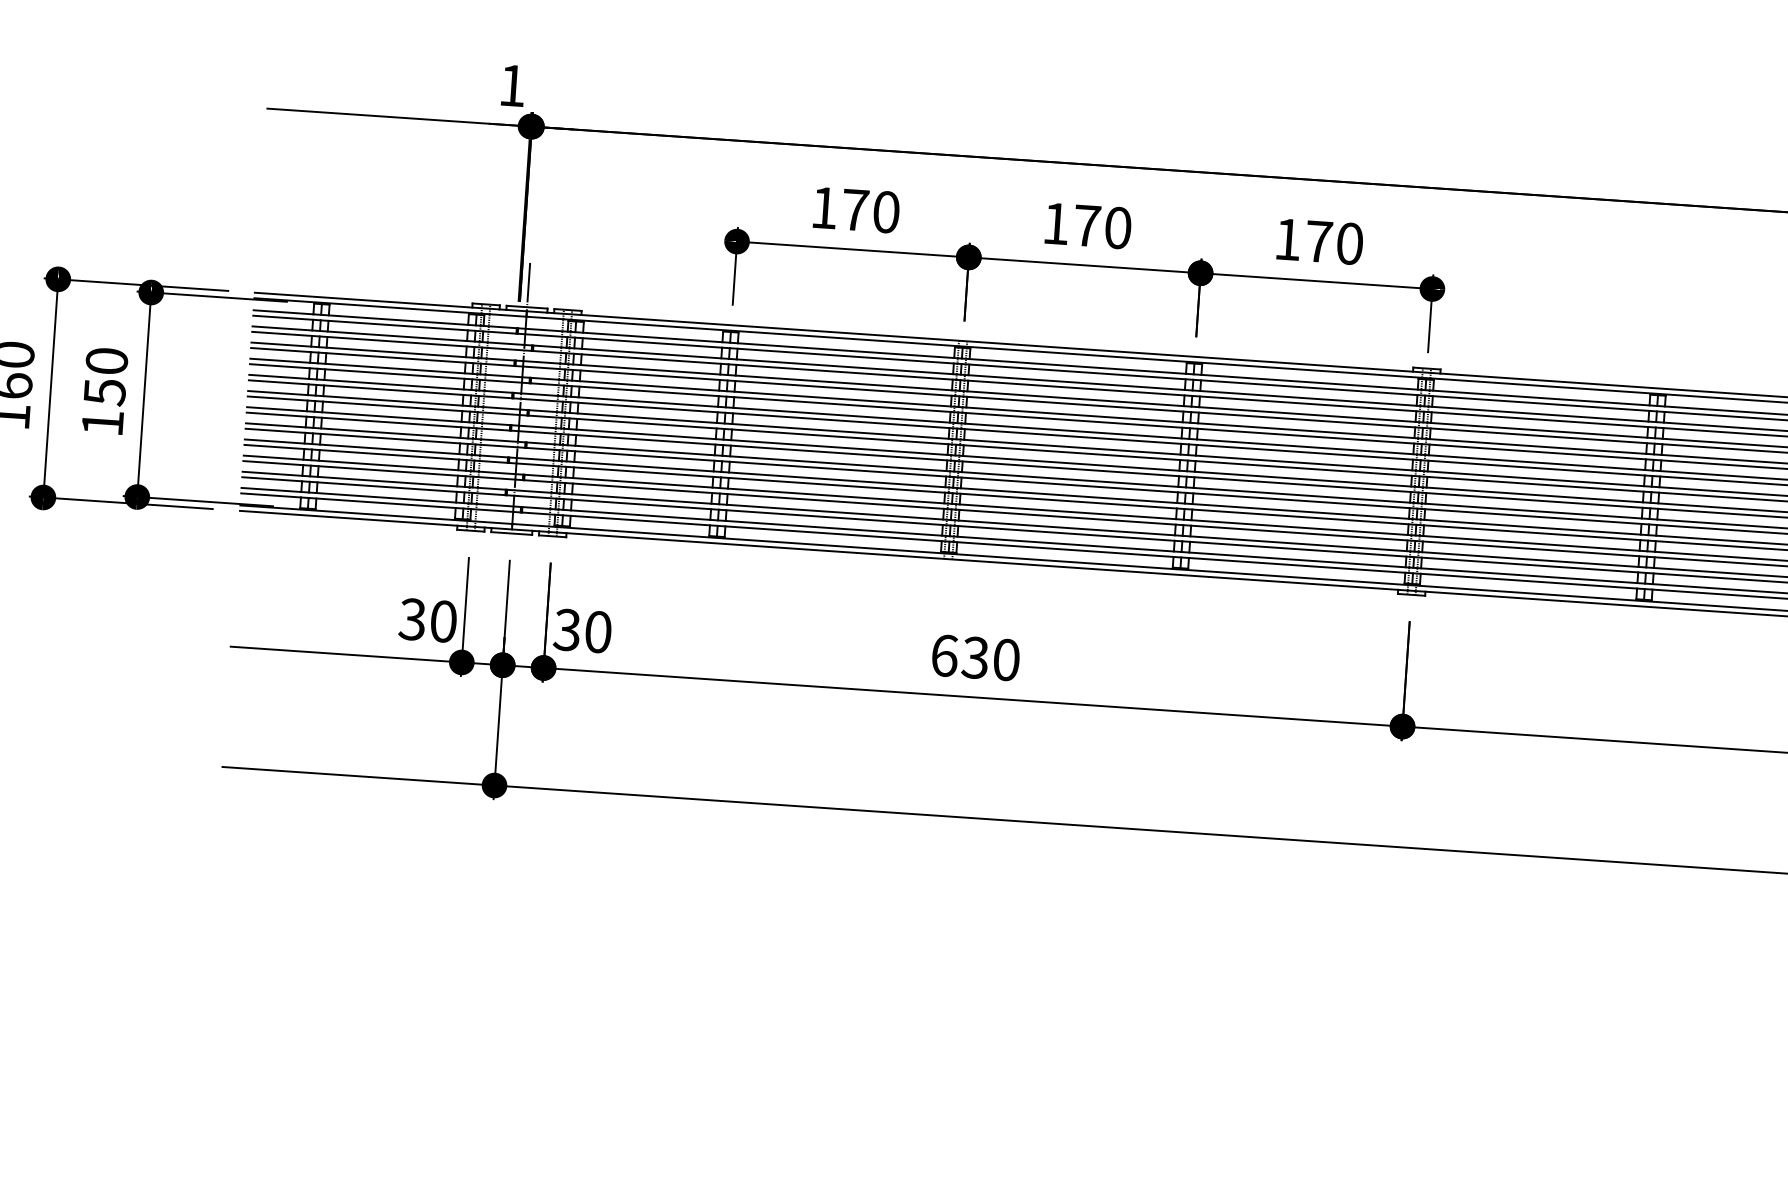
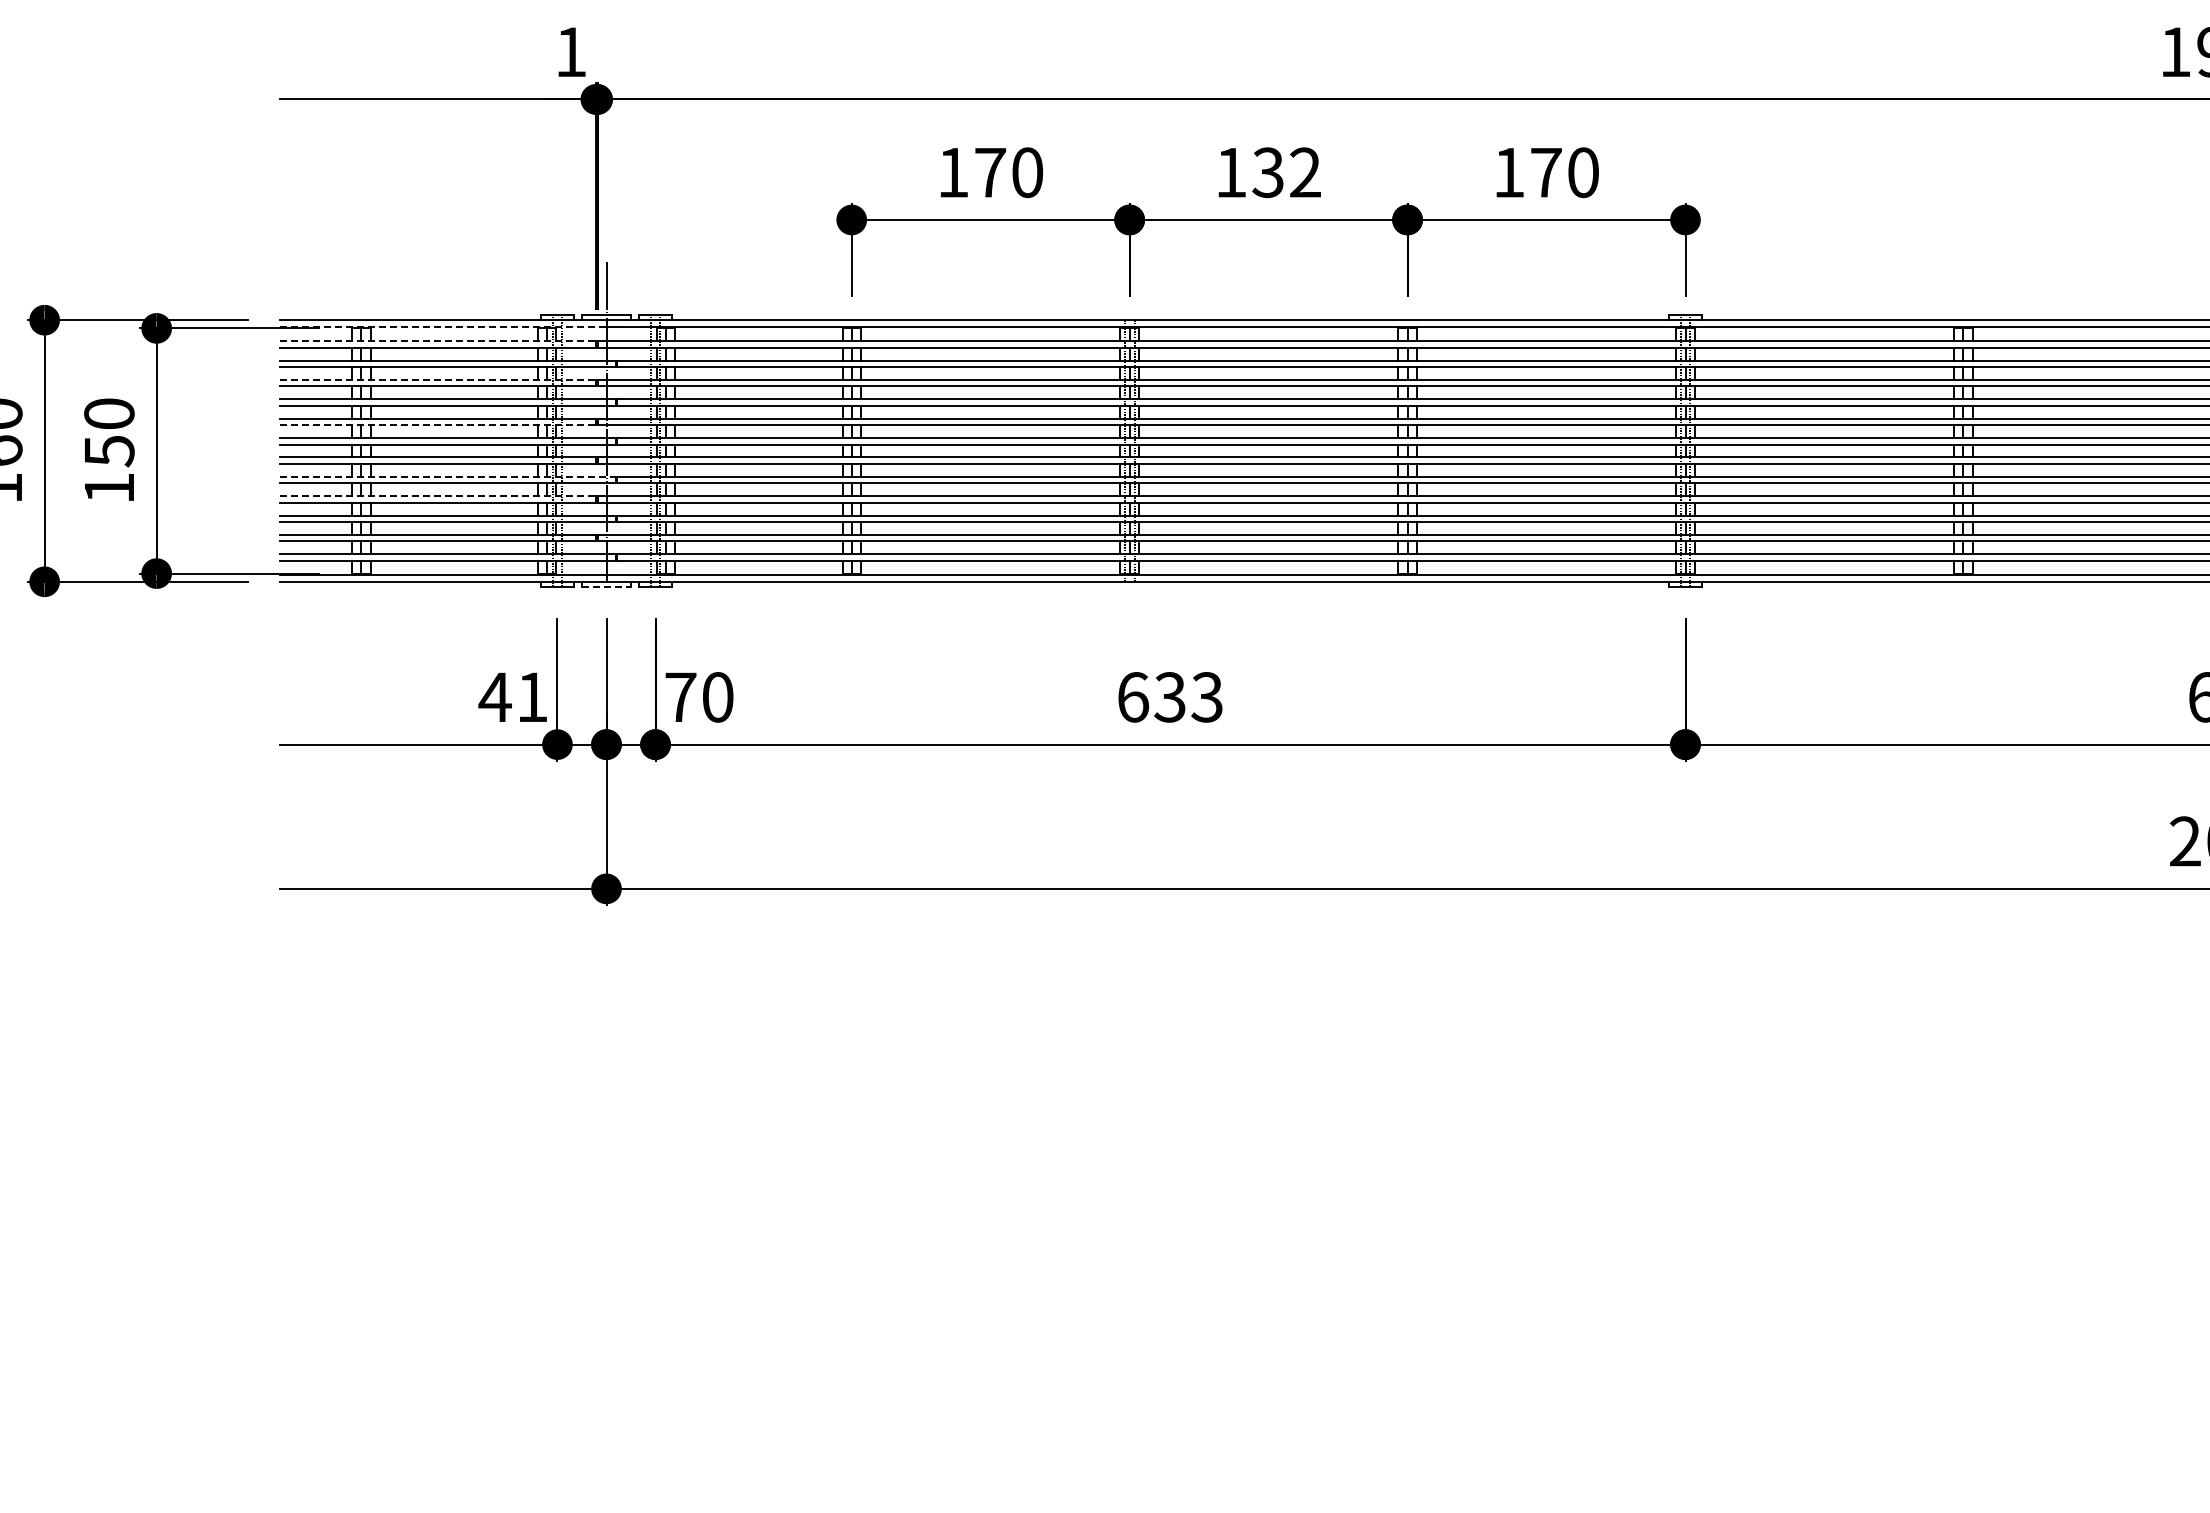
text: (1102, 226) -> (1286, 172), 170 -> 132
line: (390, 307) -> (443, 326), solid -> dashed
line: (385, 319) -> (438, 341), solid -> dashed
line: (383, 351) -> (438, 379), solid -> dashed
line: (380, 389) -> (438, 425), solid -> dashed
line: (385, 432) -> (447, 476), solid -> dashed
line: (376, 448) -> (438, 496), solid -> dashed
line: (511, 533) -> (606, 586), solid -> dashed
text: (426, 620) -> (512, 697), 30 -> 41
text: (567, 630) -> (680, 697), 30 -> 70
text: (1005, 660) -> (1206, 697), 630 -> 633

